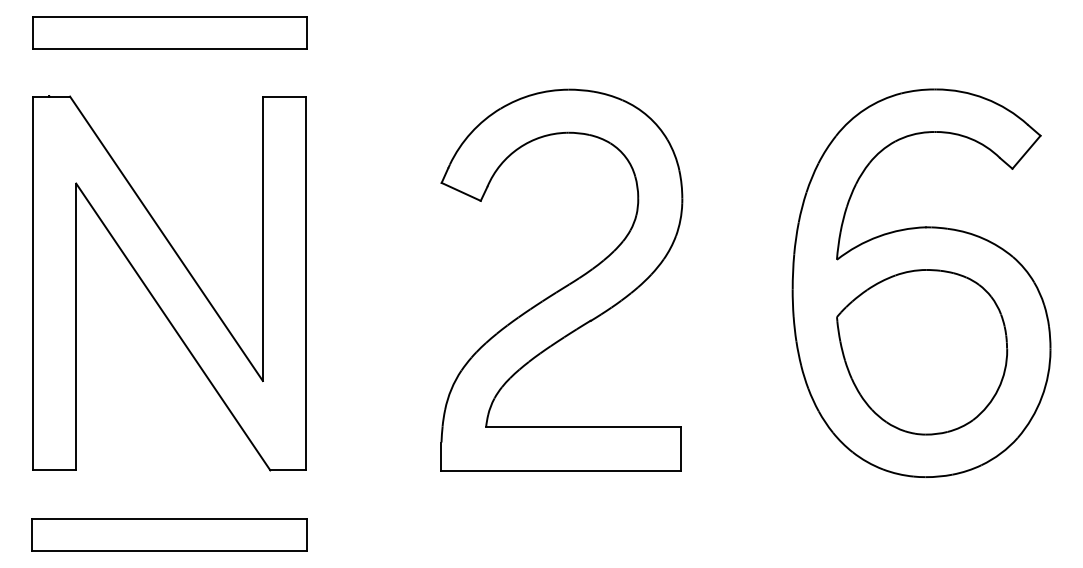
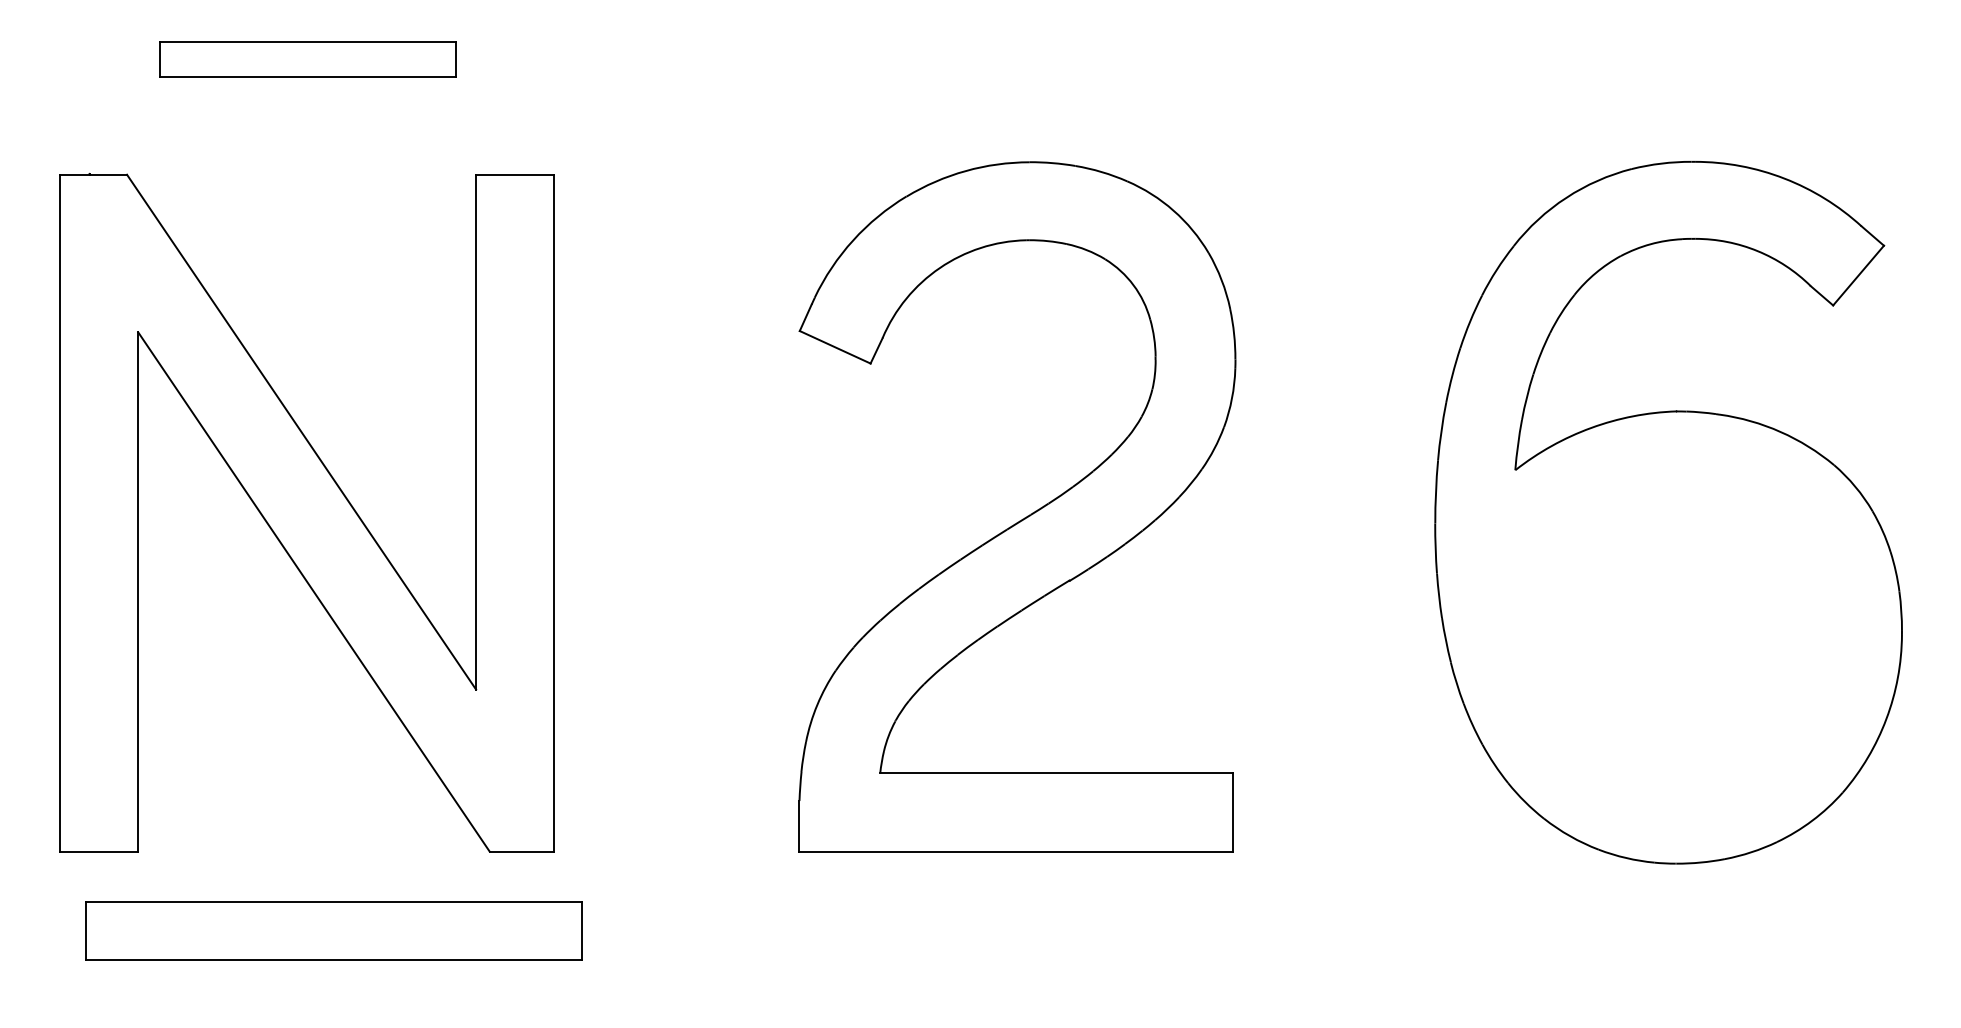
part: (169, 32) -> (307, 58), size x0.6
part: (922, 352) -> (1670, 638), removed
part: (169, 534) -> (334, 929), moved

